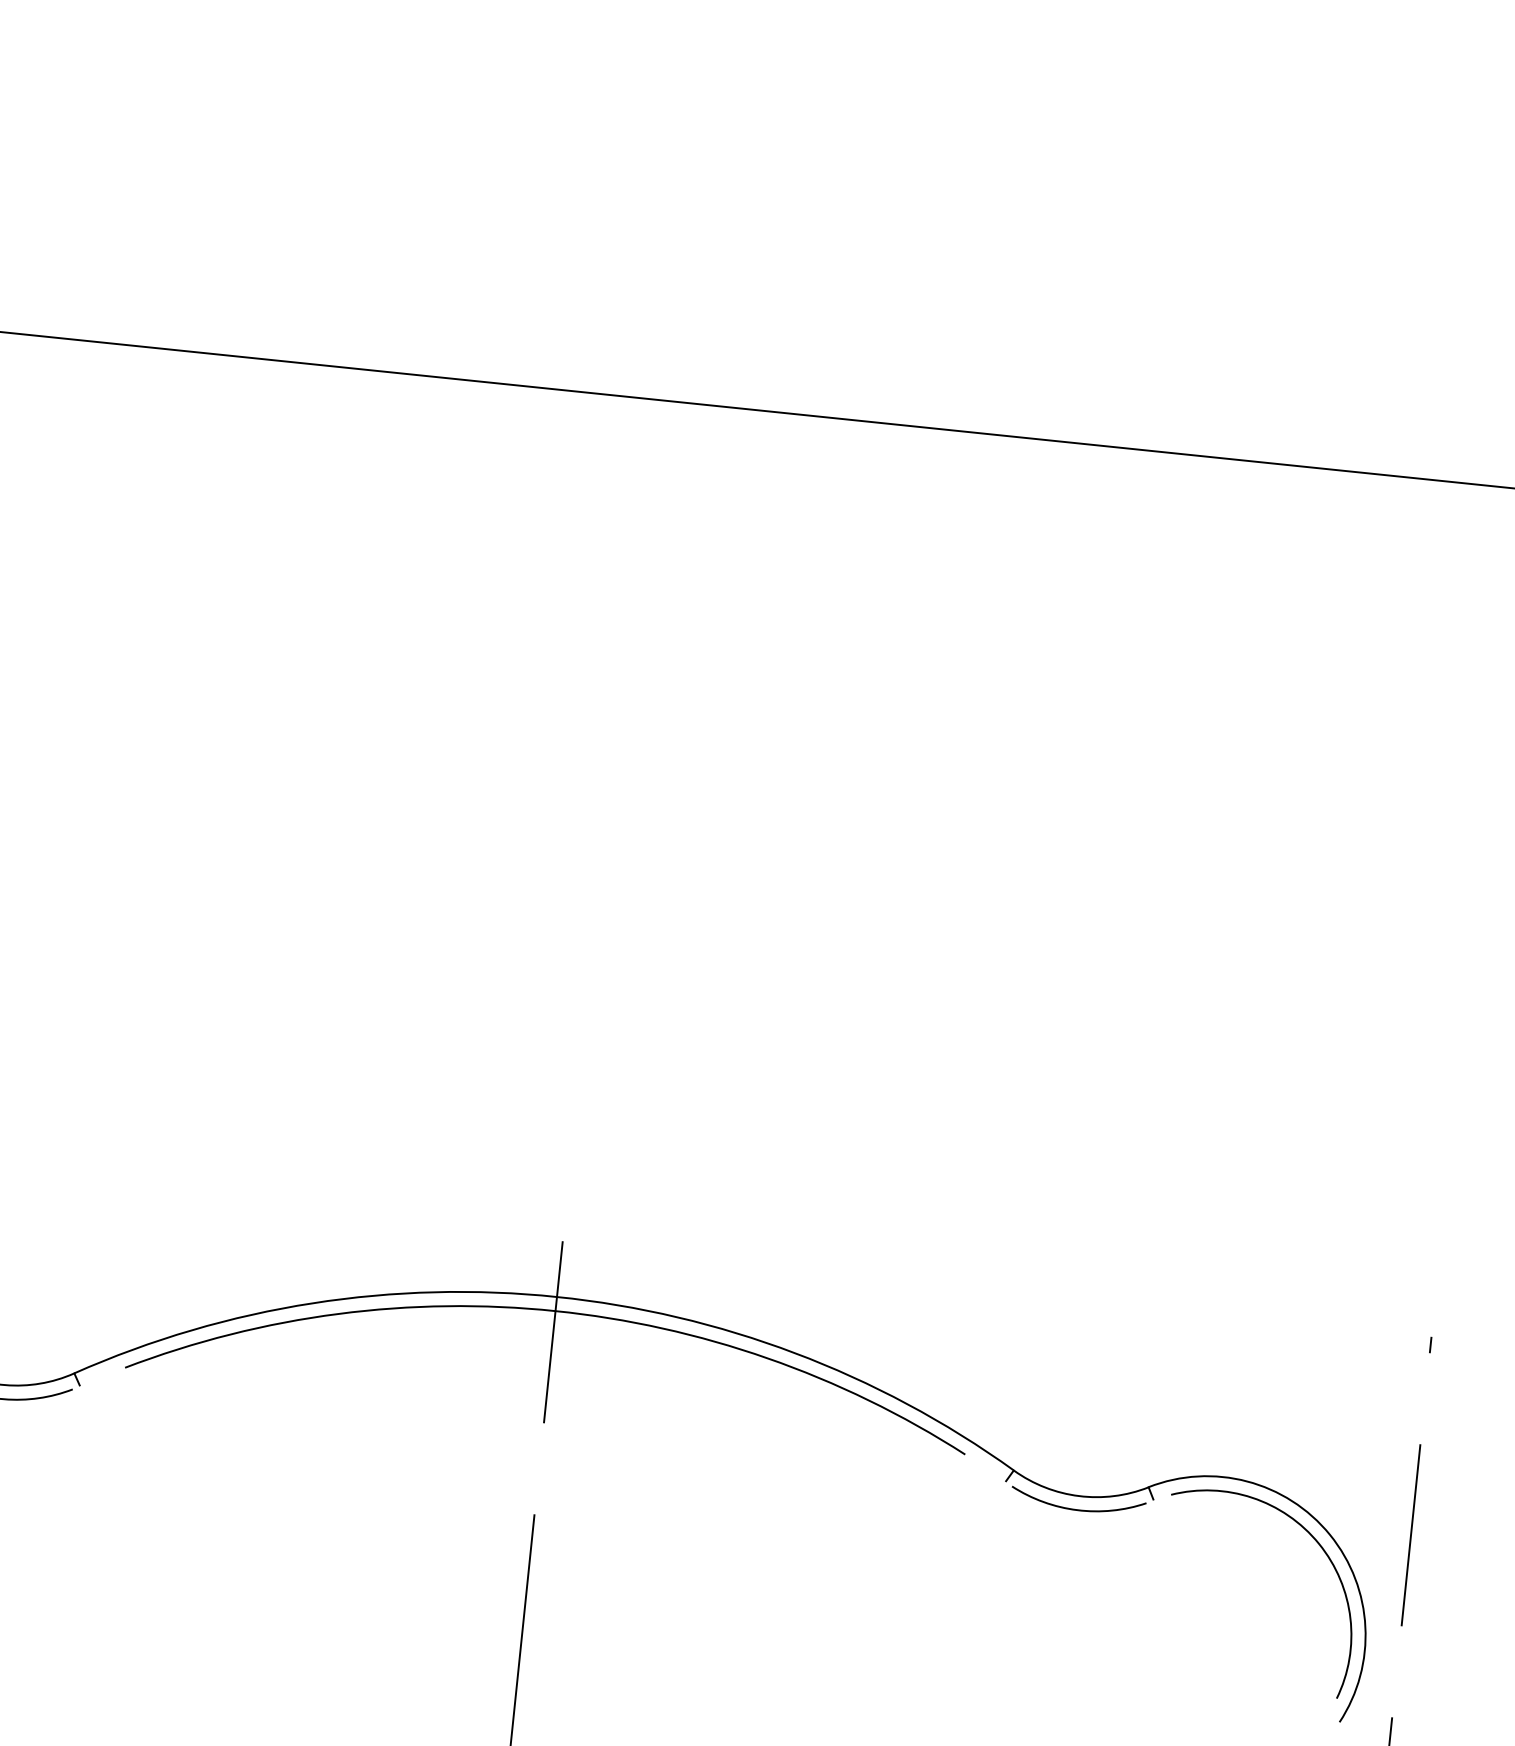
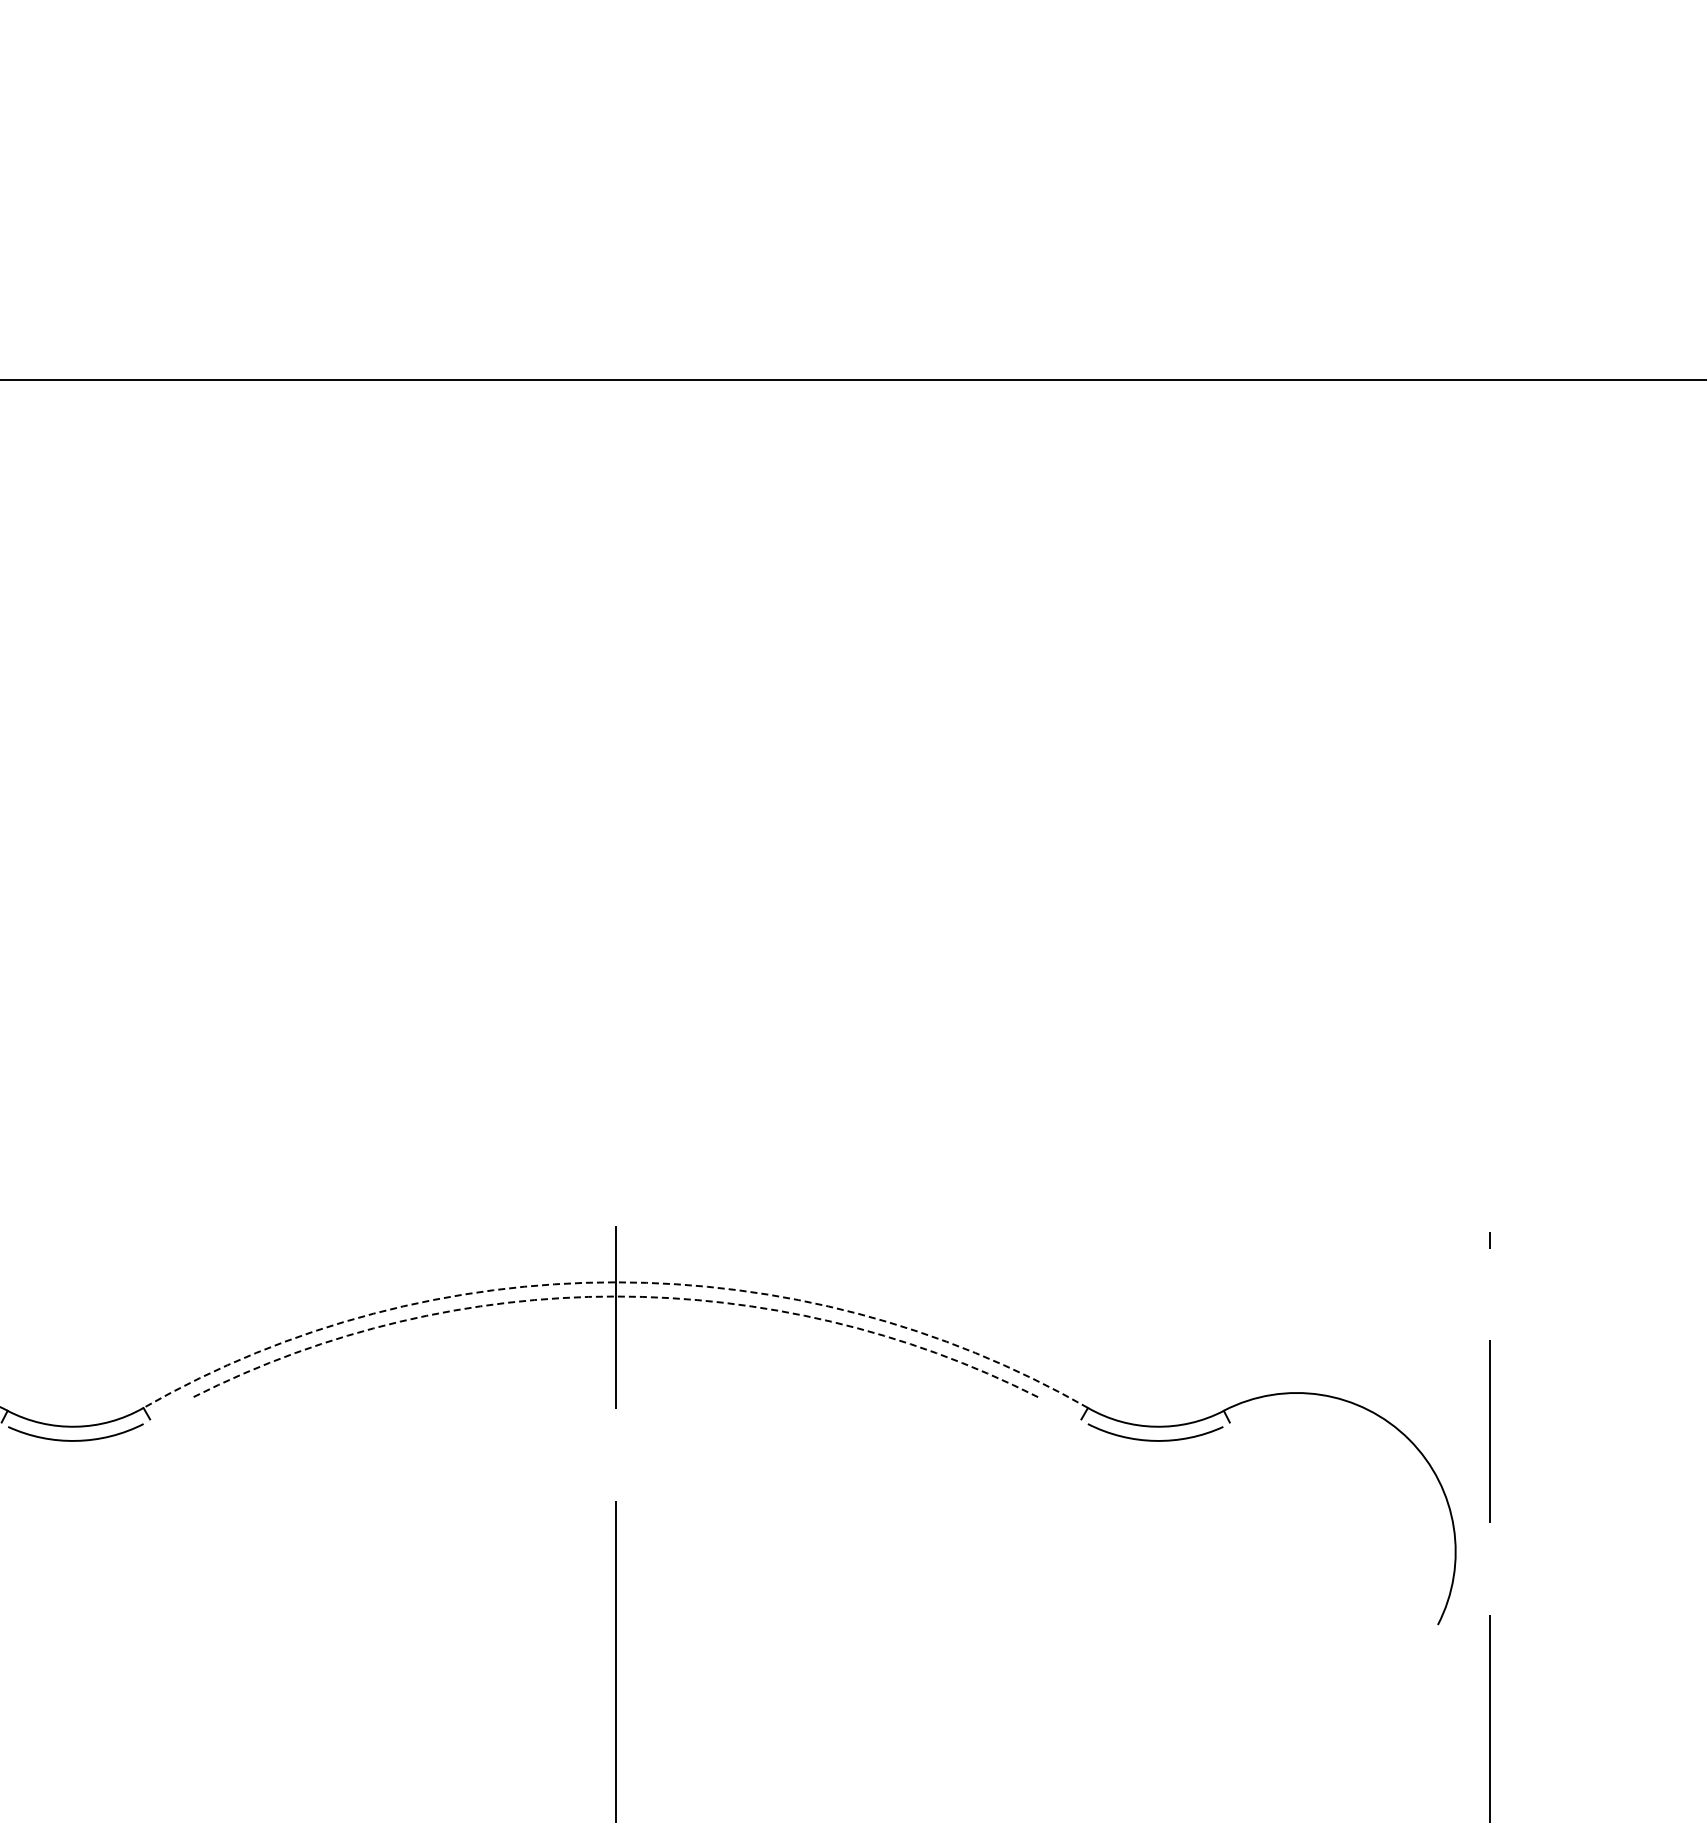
arc: (556, 1297) -> (615, 1282), solid -> dashed
arc: (555, 1311) -> (615, 1296), solid -> dashed
arc: (1317, 1543) -> (1397, 1449), removed

